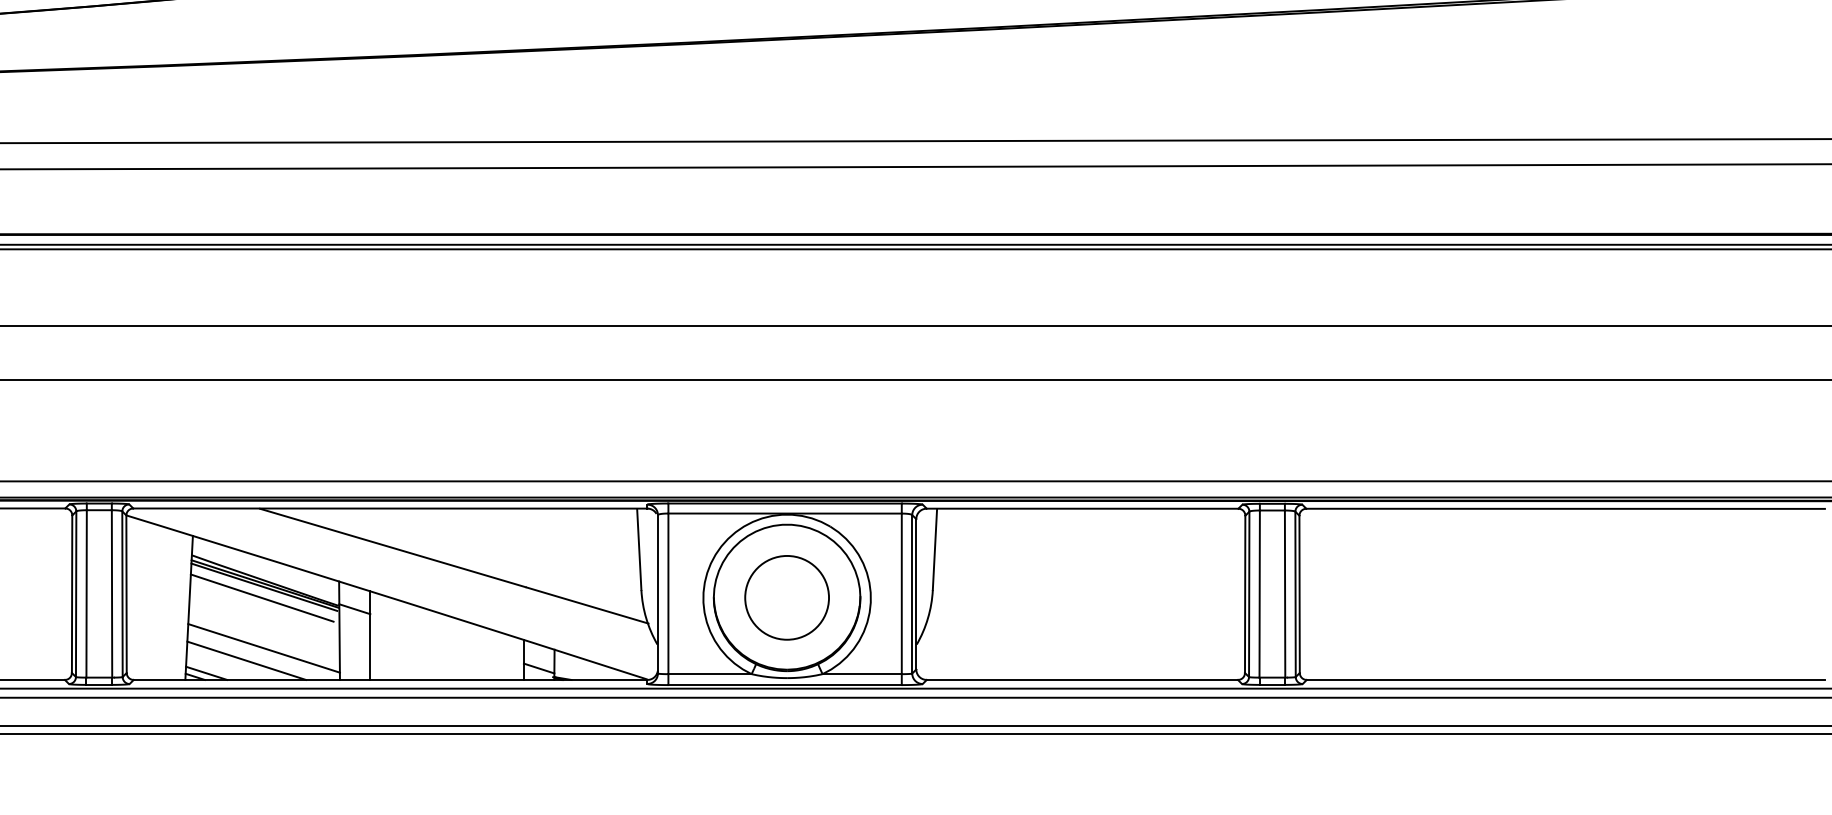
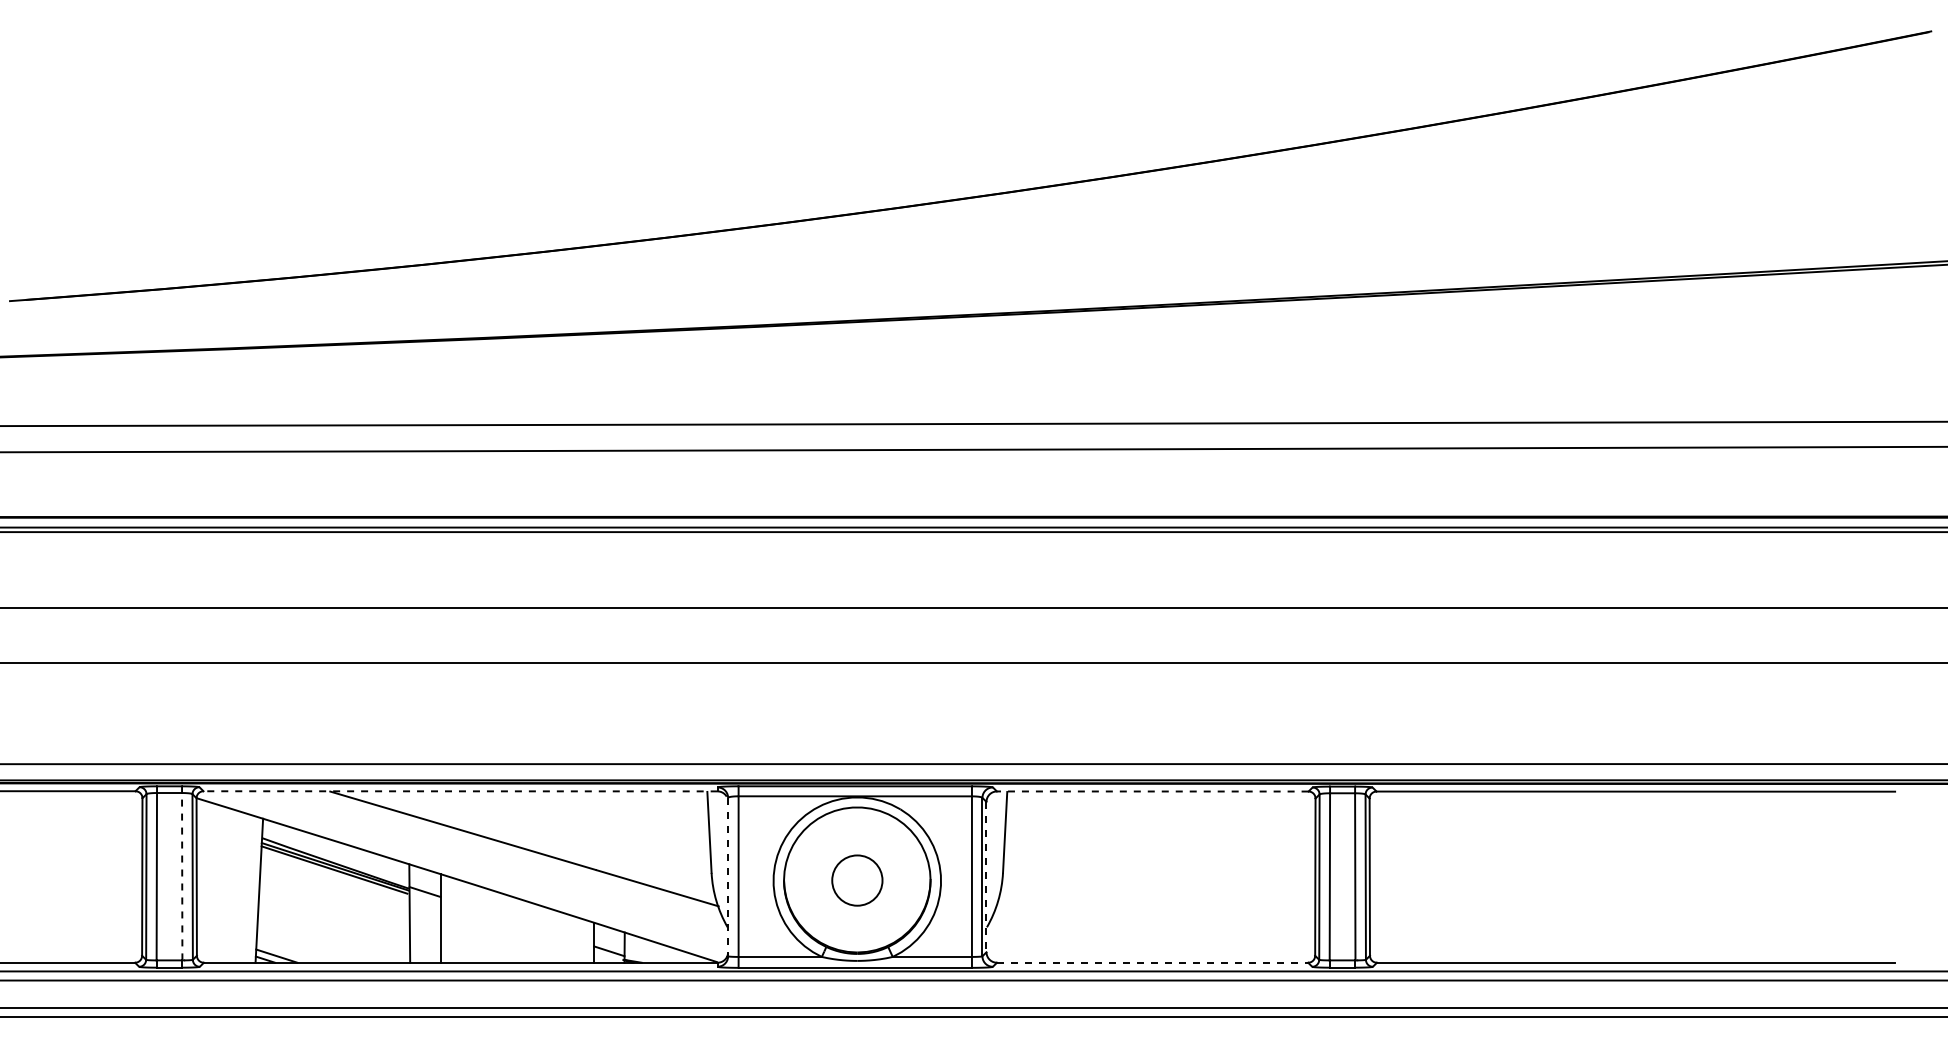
line: (390, 508) -> (460, 791), solid -> dashed
line: (1082, 508) -> (1152, 791), solid -> dashed
line: (112, 593) -> (182, 876), solid -> dashed
line: (658, 594) -> (728, 877), solid -> dashed
line: (916, 594) -> (986, 877), solid -> dashed
line: (262, 597) -> (332, 880), removed
circle: (787, 597) -> (857, 880), size x0.6
line: (264, 647) -> (334, 930), removed
line: (246, 660) -> (316, 943), removed
line: (1082, 679) -> (1152, 962), solid -> dashed

